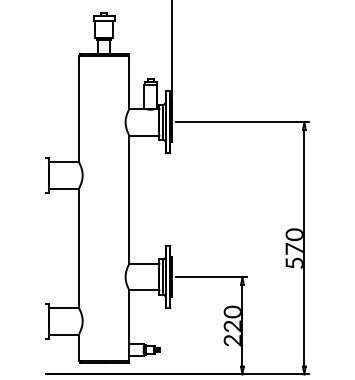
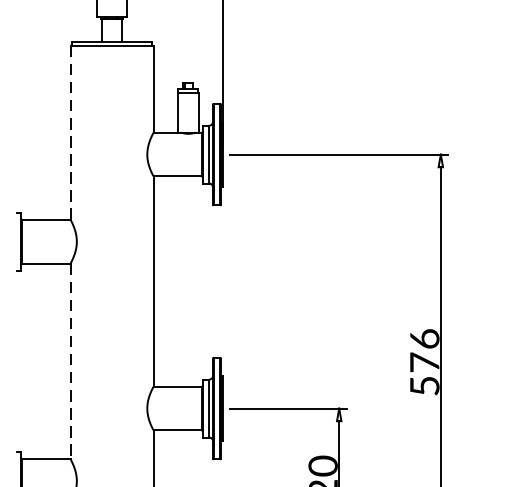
line: (78, 109) -> (69, 133), solid -> dashed
text: (293, 234) -> (423, 338), 570 -> 576
line: (78, 248) -> (69, 361), solid -> dashed

